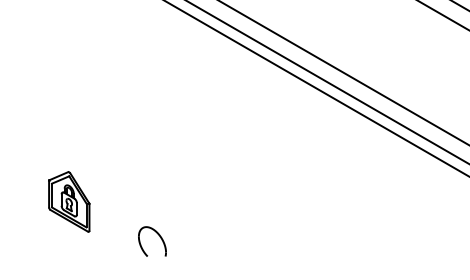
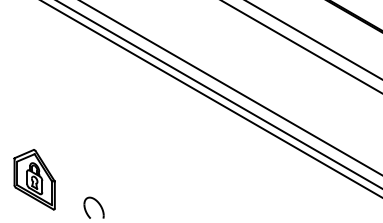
part: (68, 201) -> (34, 179), size x1.4

